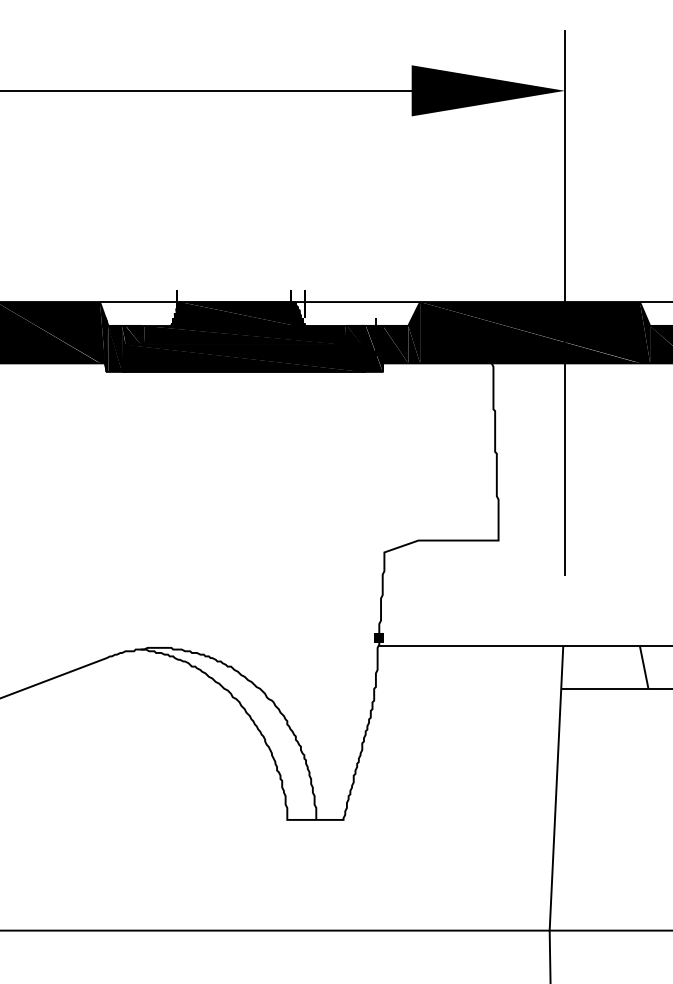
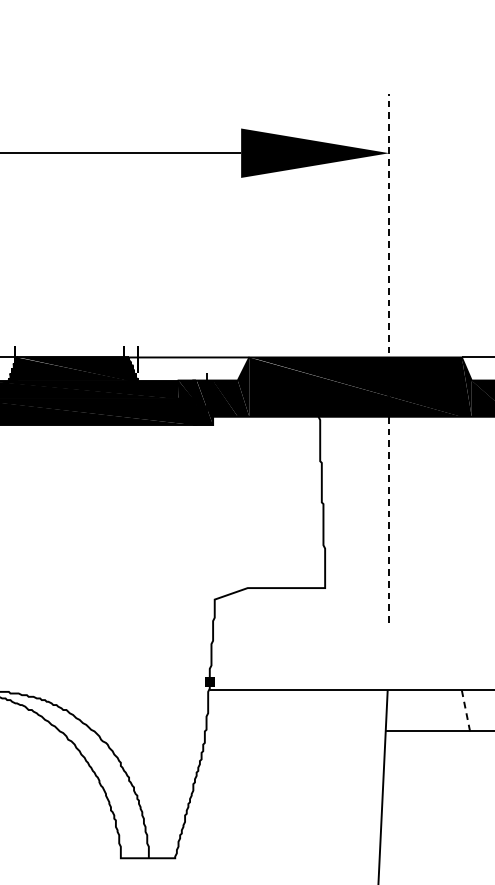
line: (565, 302) -> (389, 357), solid -> dashed
line: (644, 667) -> (466, 710), solid -> dashed

